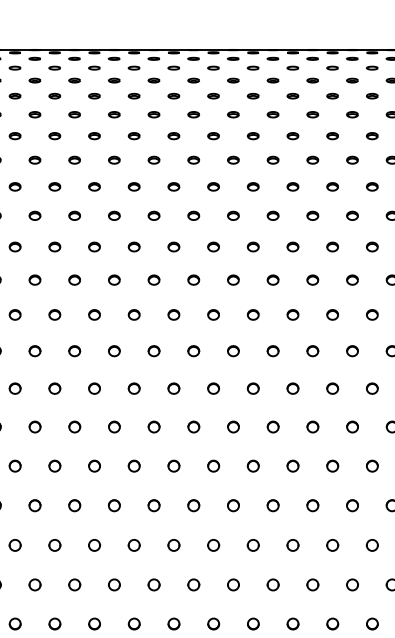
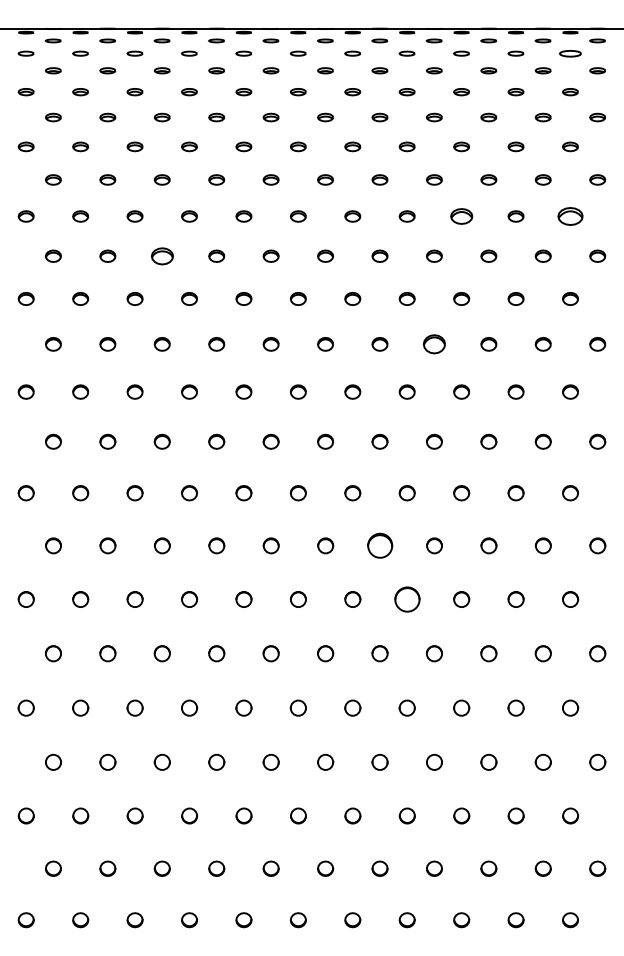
part: (372, 68) -> (570, 53), size x1.4
part: (292, 186) -> (461, 216), size x1.4
part: (372, 186) -> (570, 216), size x1.6
part: (74, 215) -> (161, 255), size x1.4
part: (273, 280) -> (434, 344), size x1.4
circle: (233, 426) -> (379, 545), size x1.6
circle: (252, 466) -> (406, 599), size x1.6

